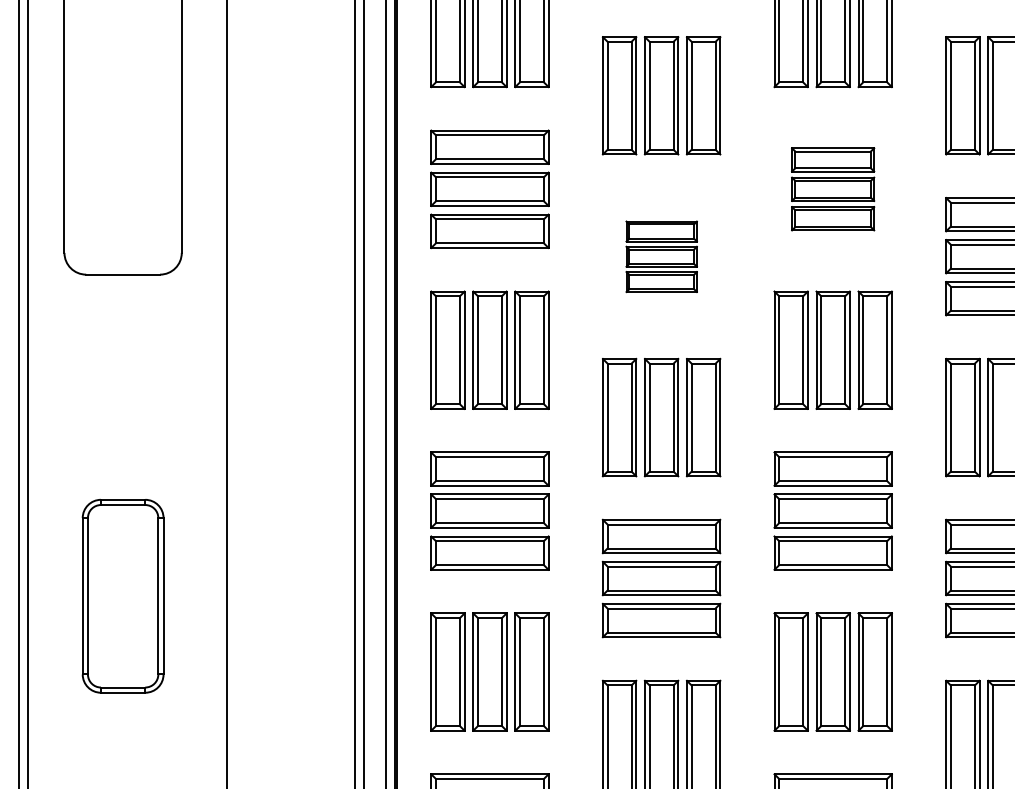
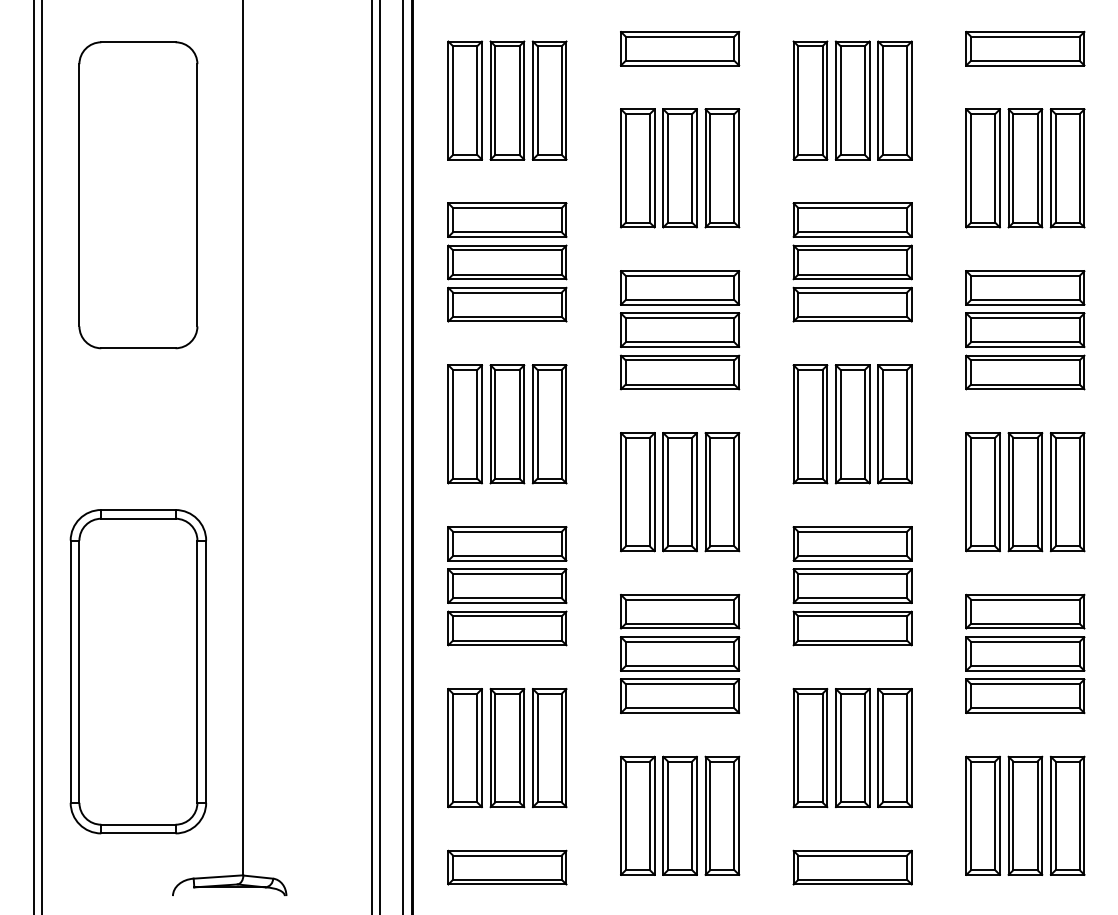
part: (832, 189) -> (852, 262), size x1.43
part: (661, 256) -> (680, 330), size x1.67
part: (123, 595) -> (138, 671), size x1.67

